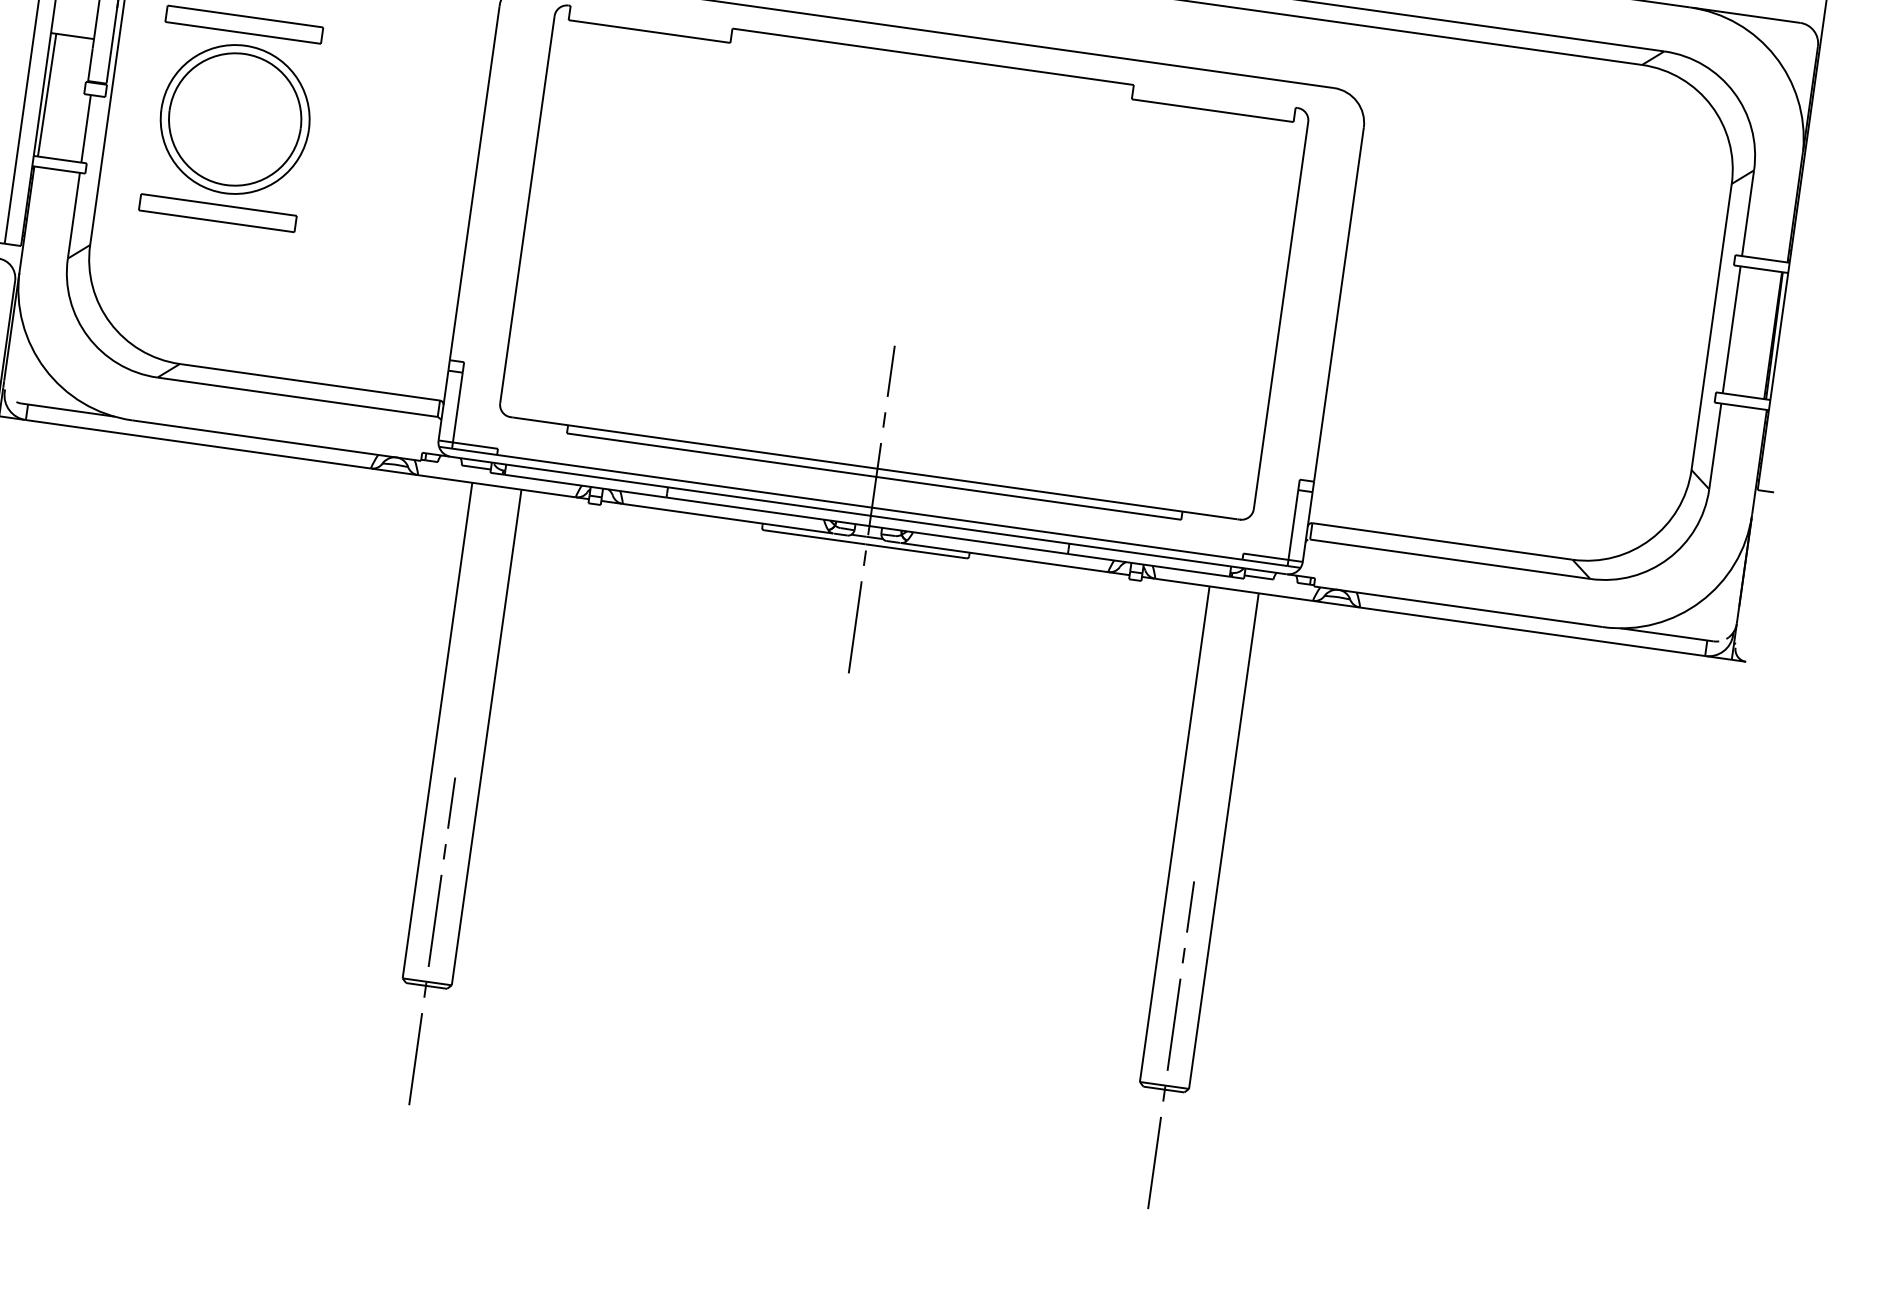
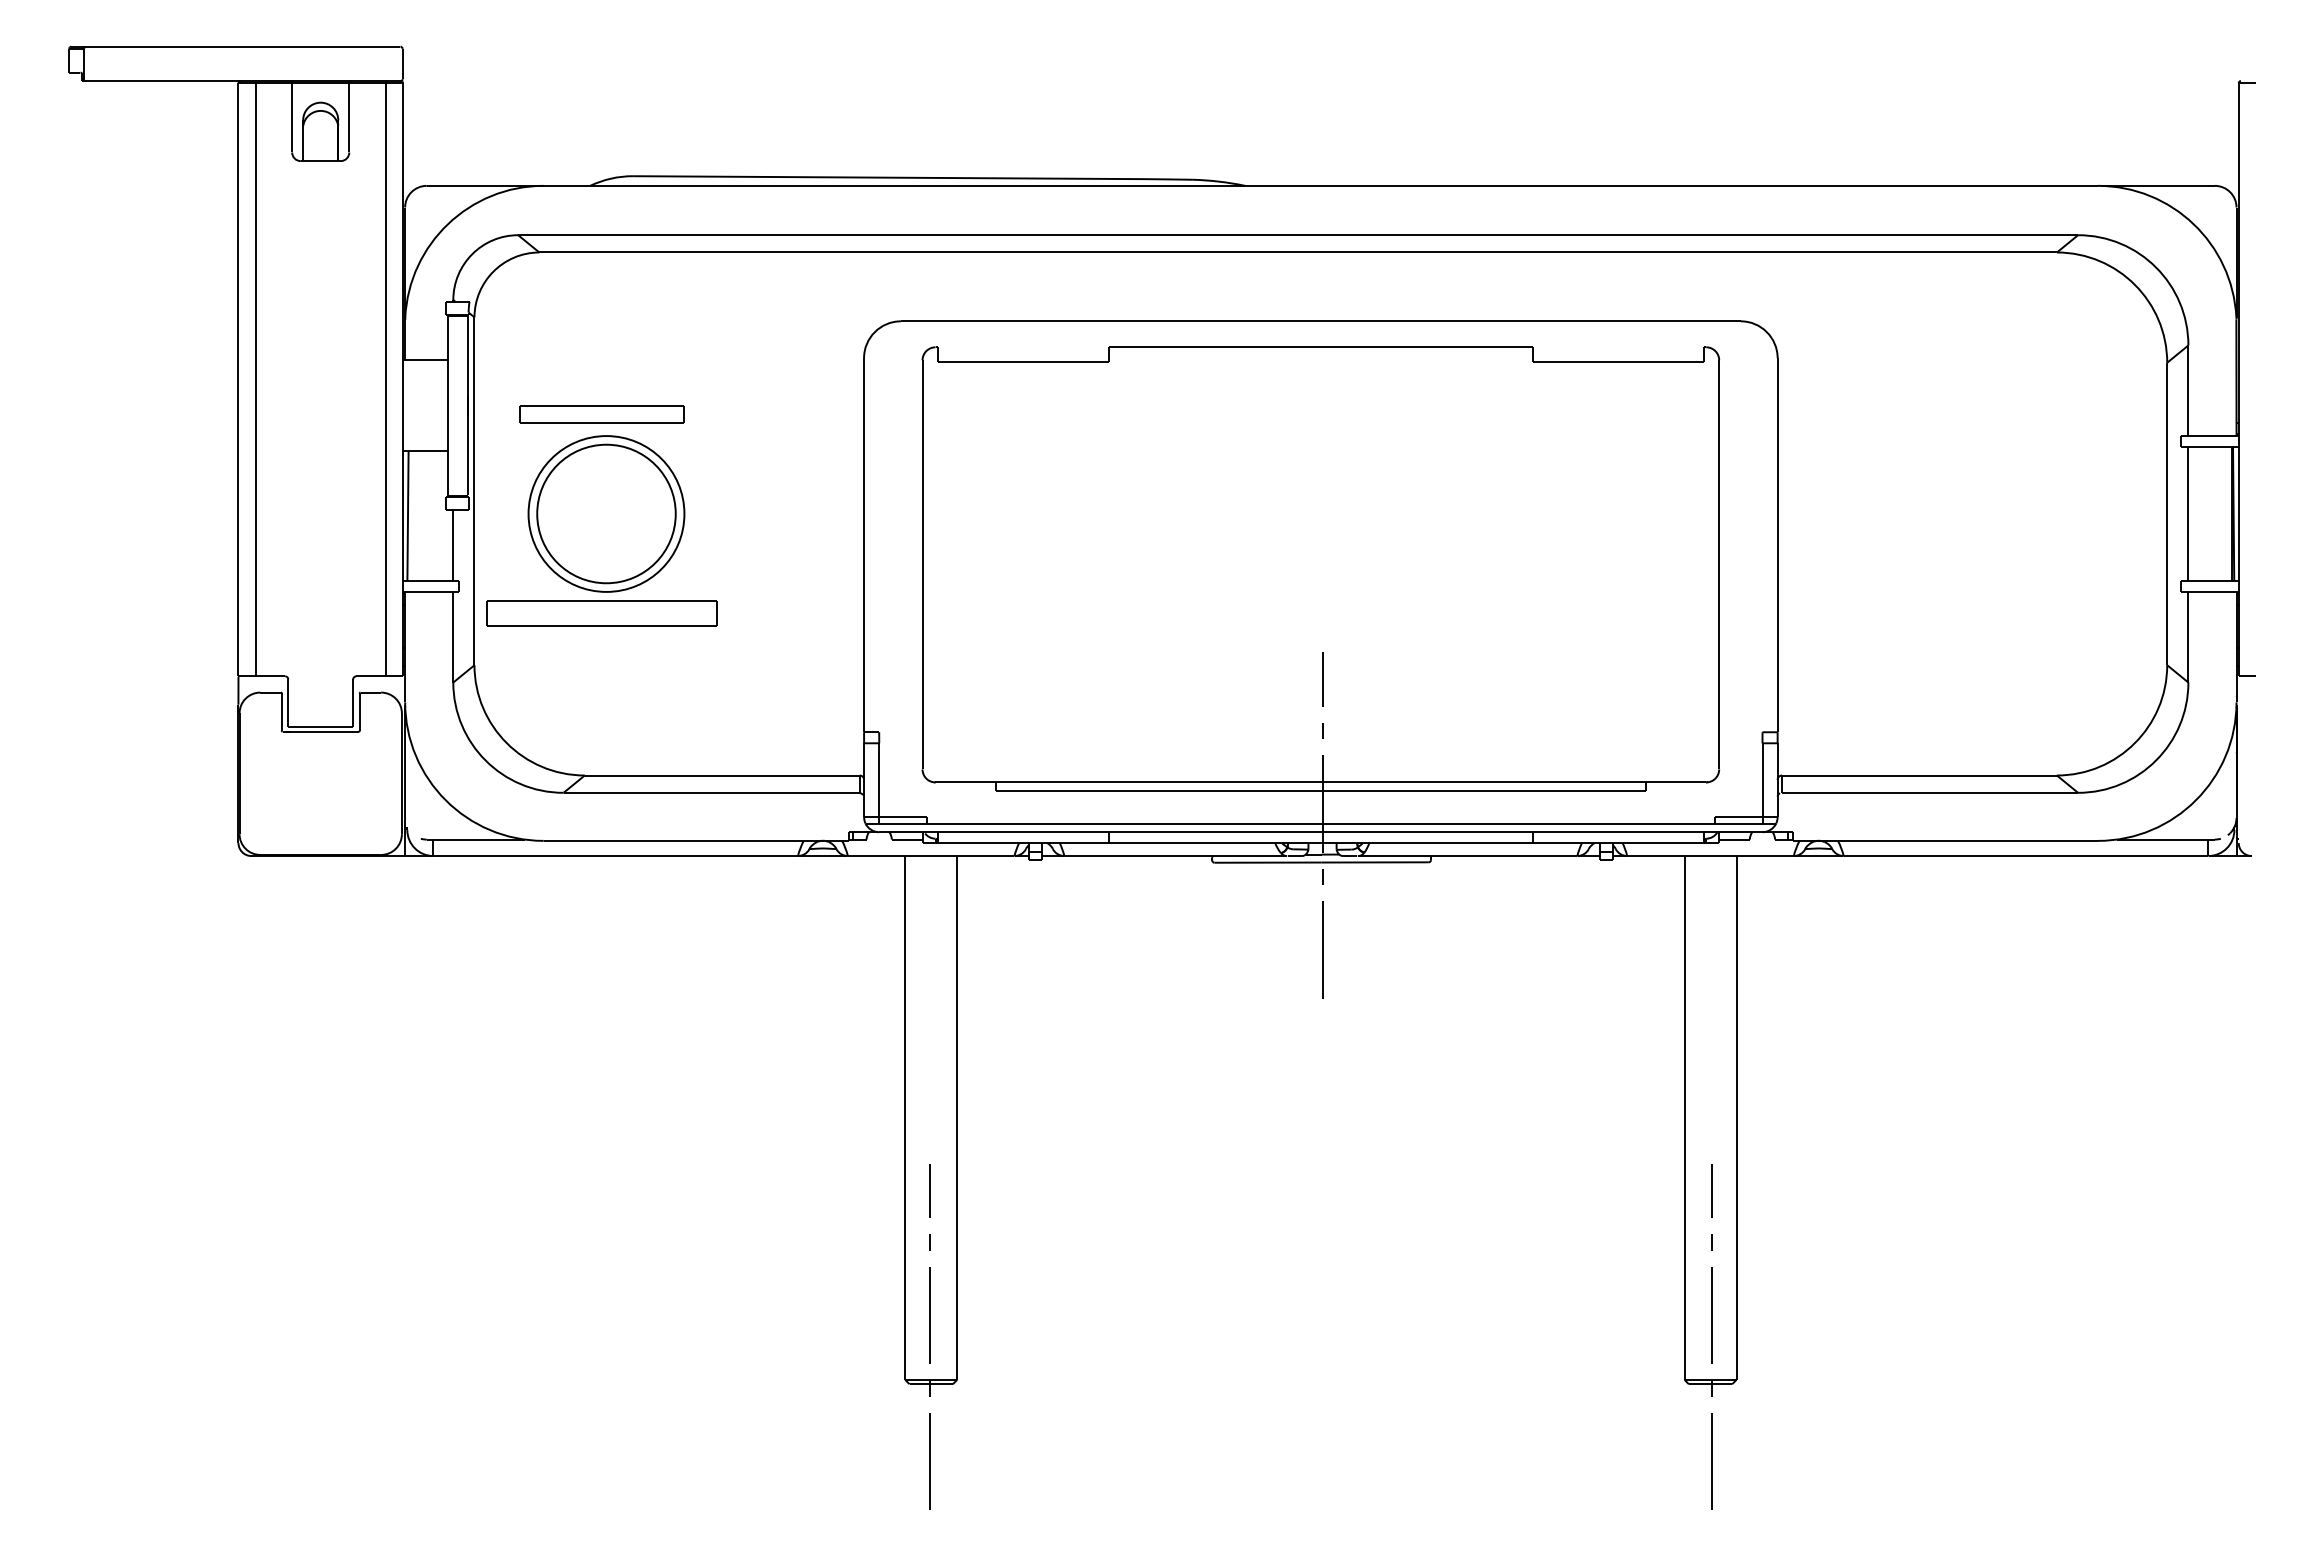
part: (217, 212) -> (601, 613), size x1.4

